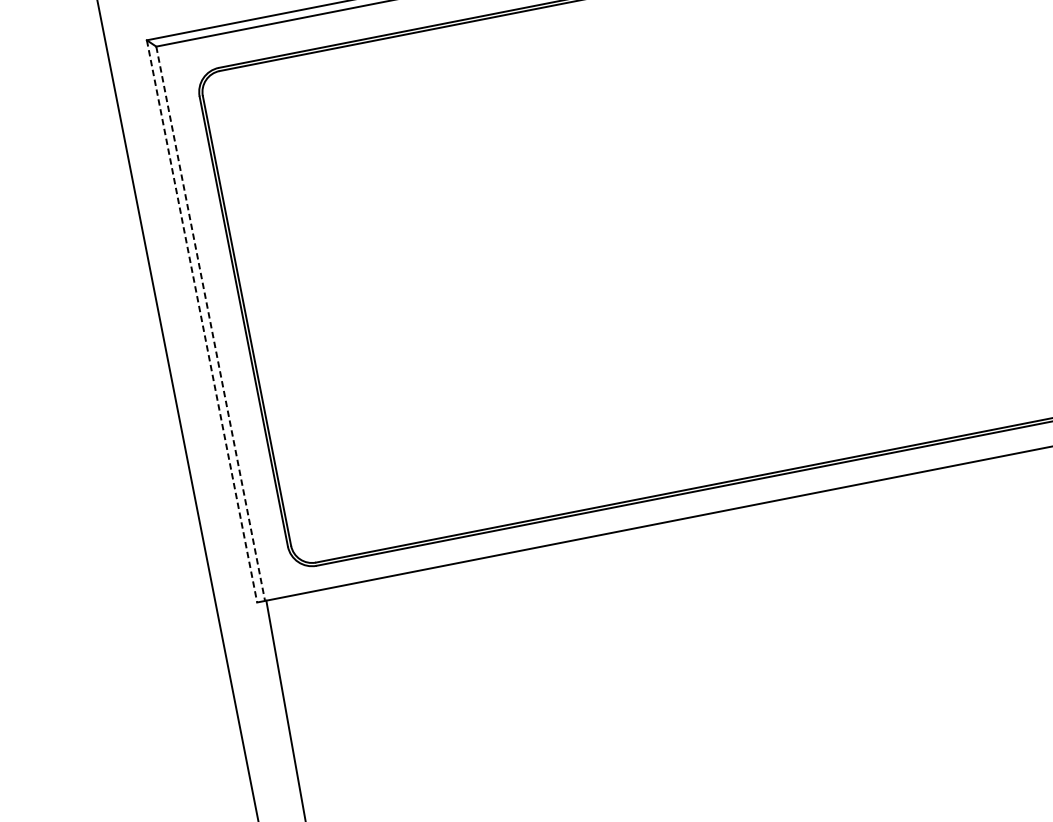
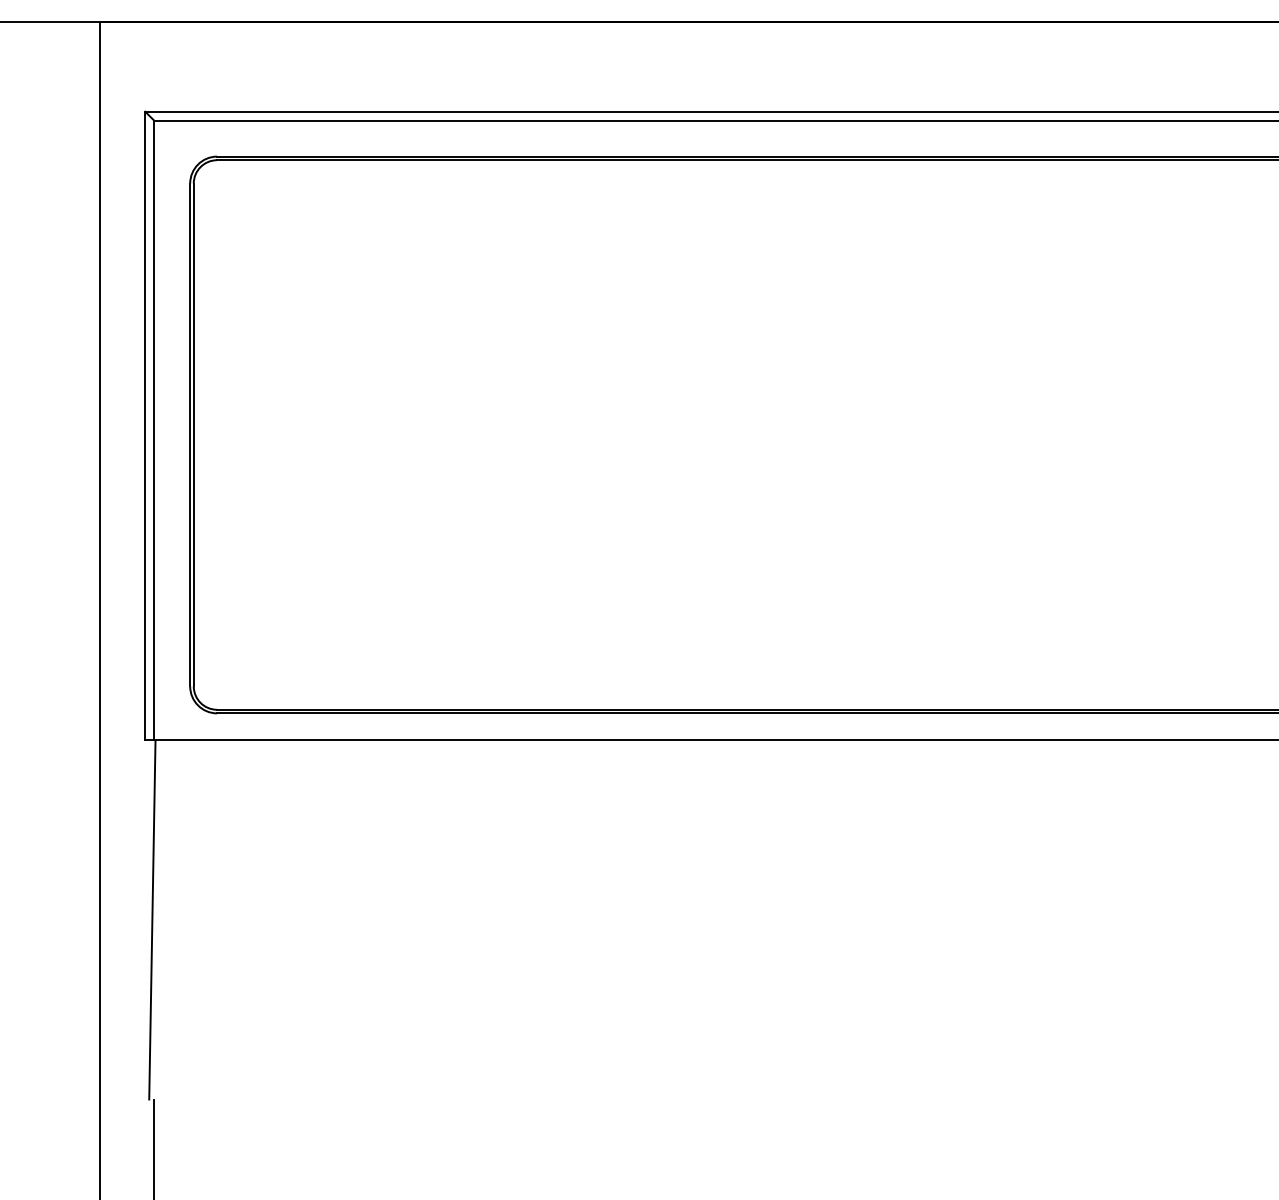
line: (202, 321) -> (145, 426), dashed -> solid
line: (211, 323) -> (154, 430), dashed -> solid

